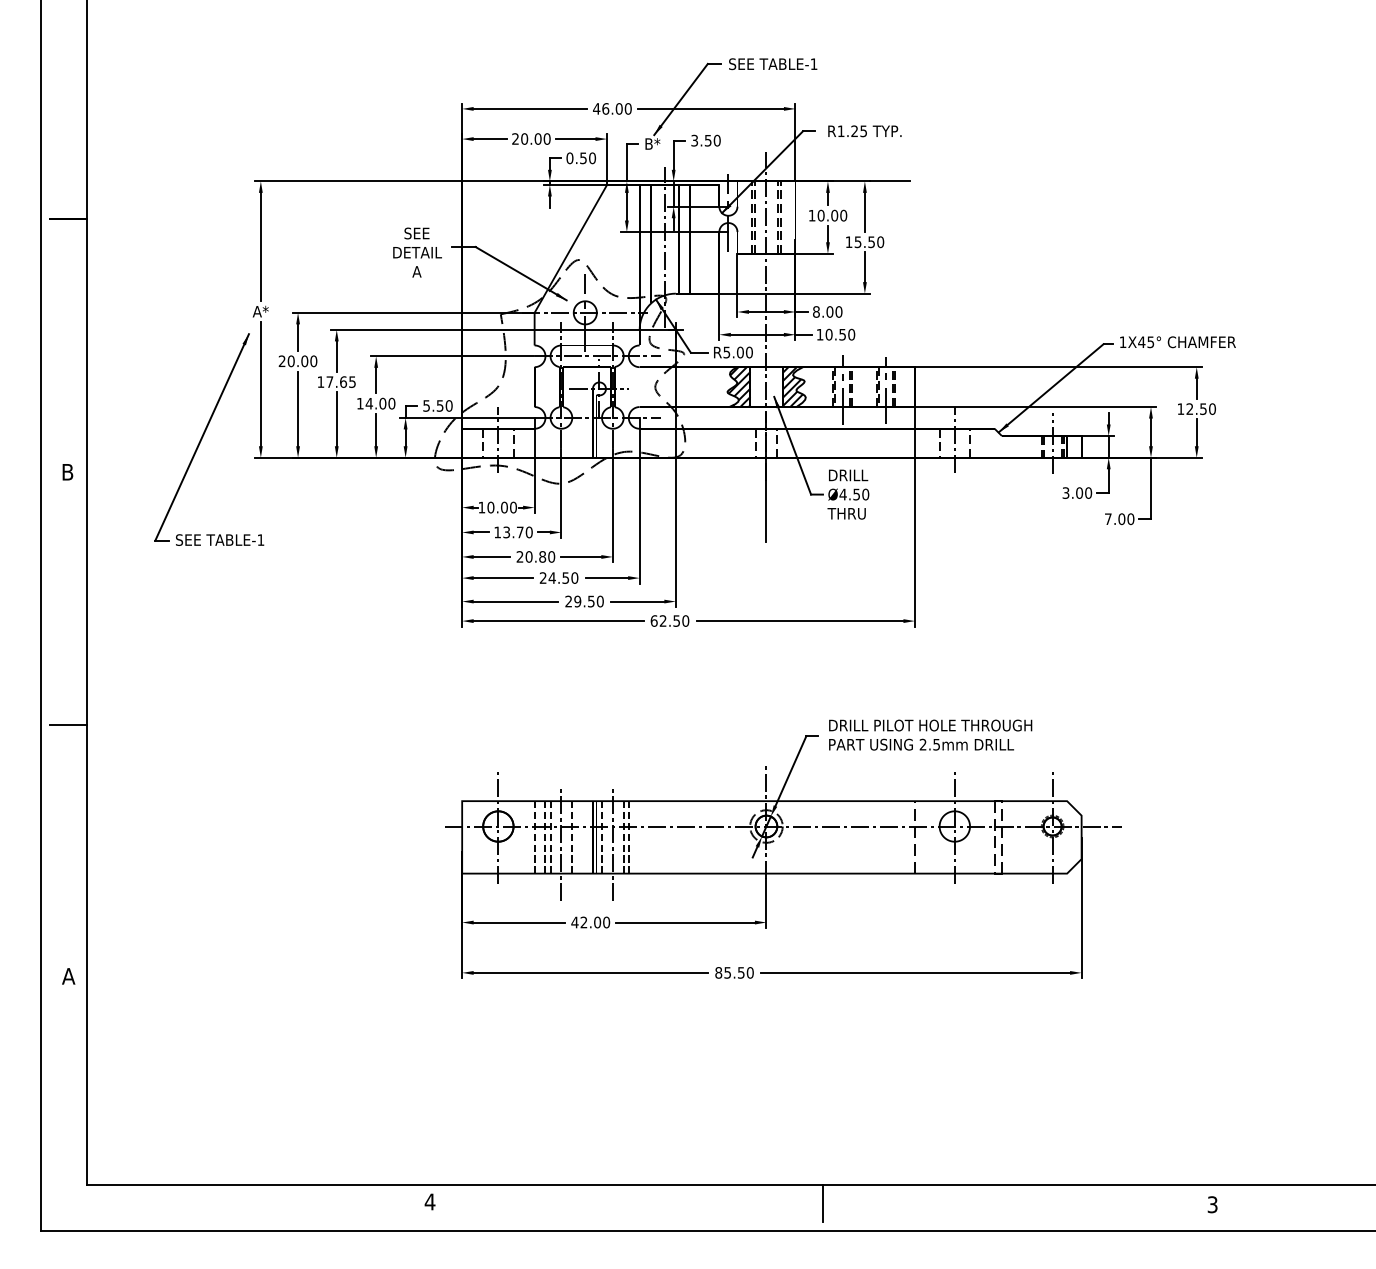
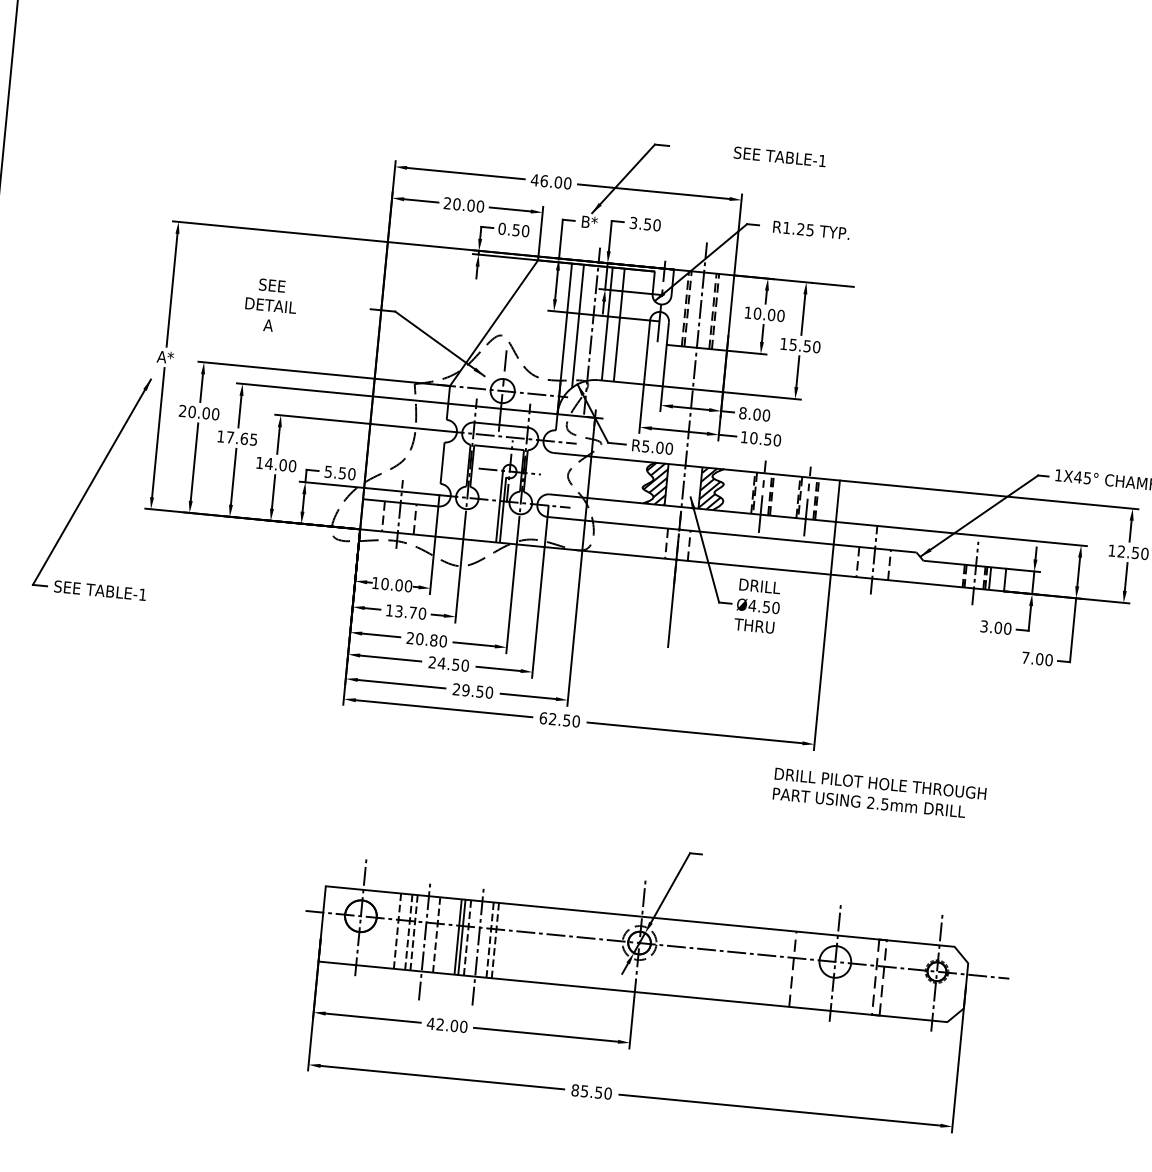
text: (773, 64) -> (780, 157), moved
text: (417, 252) -> (270, 305), moved
text: (930, 734) -> (879, 793), moved

